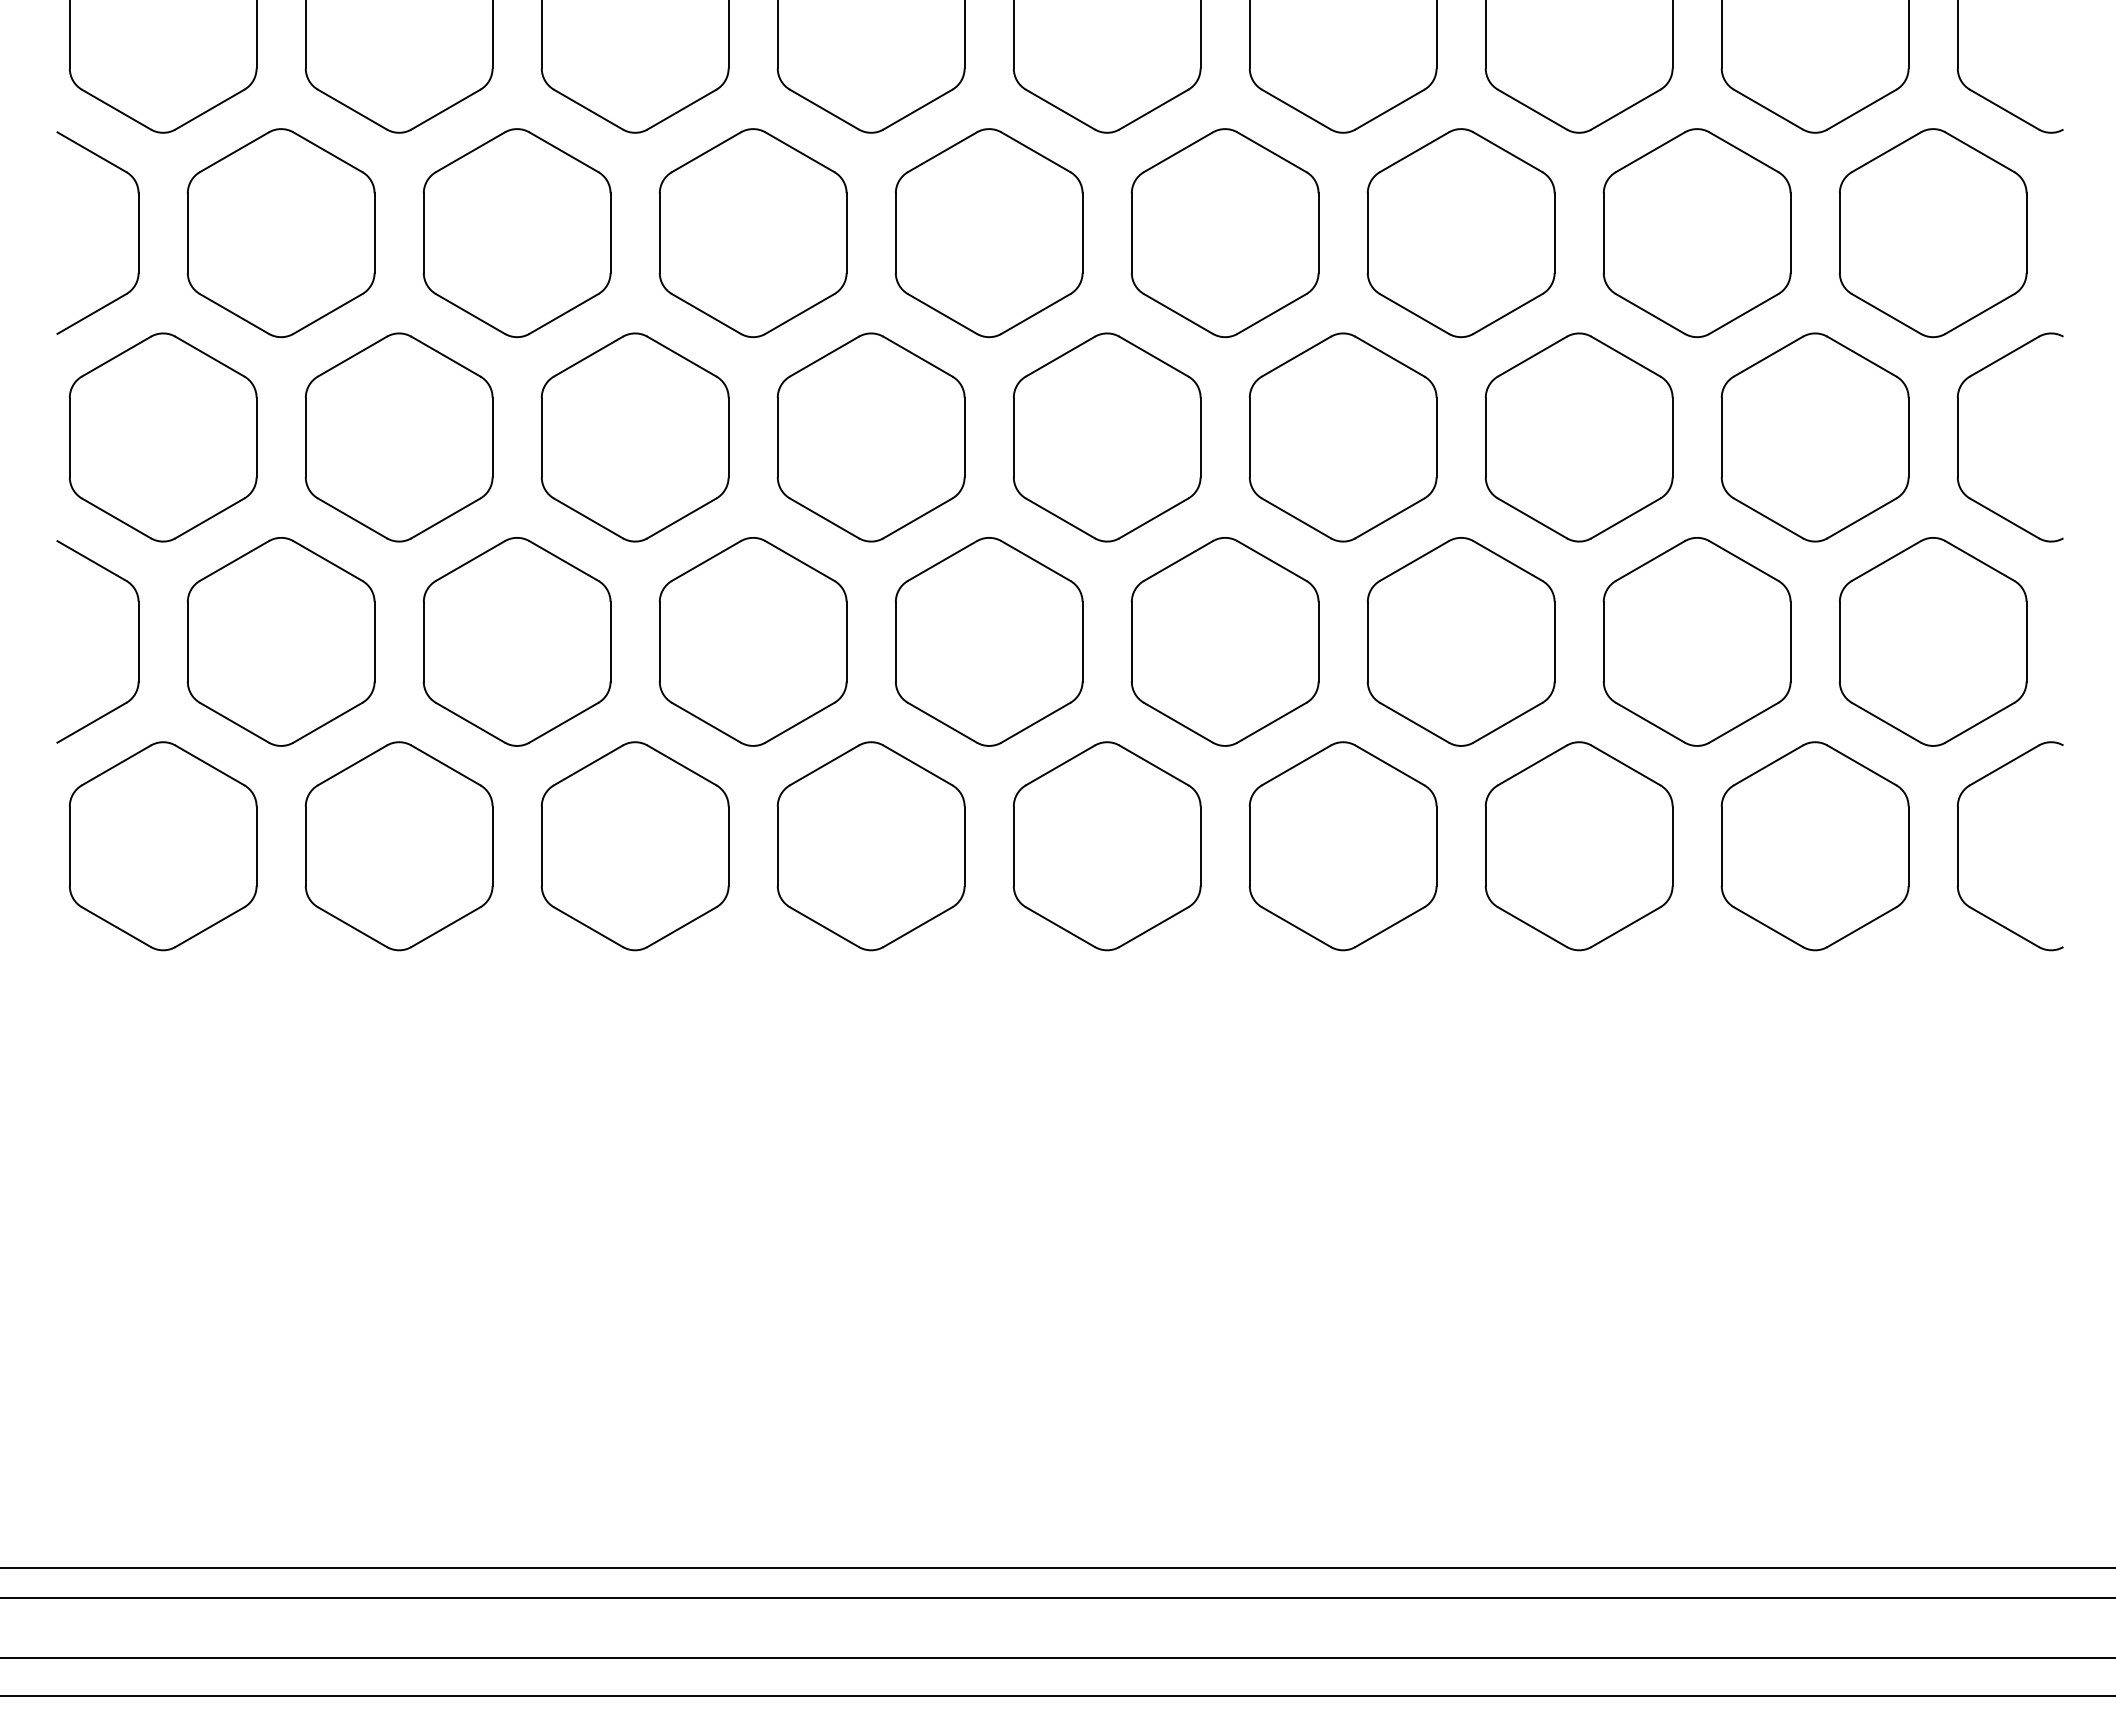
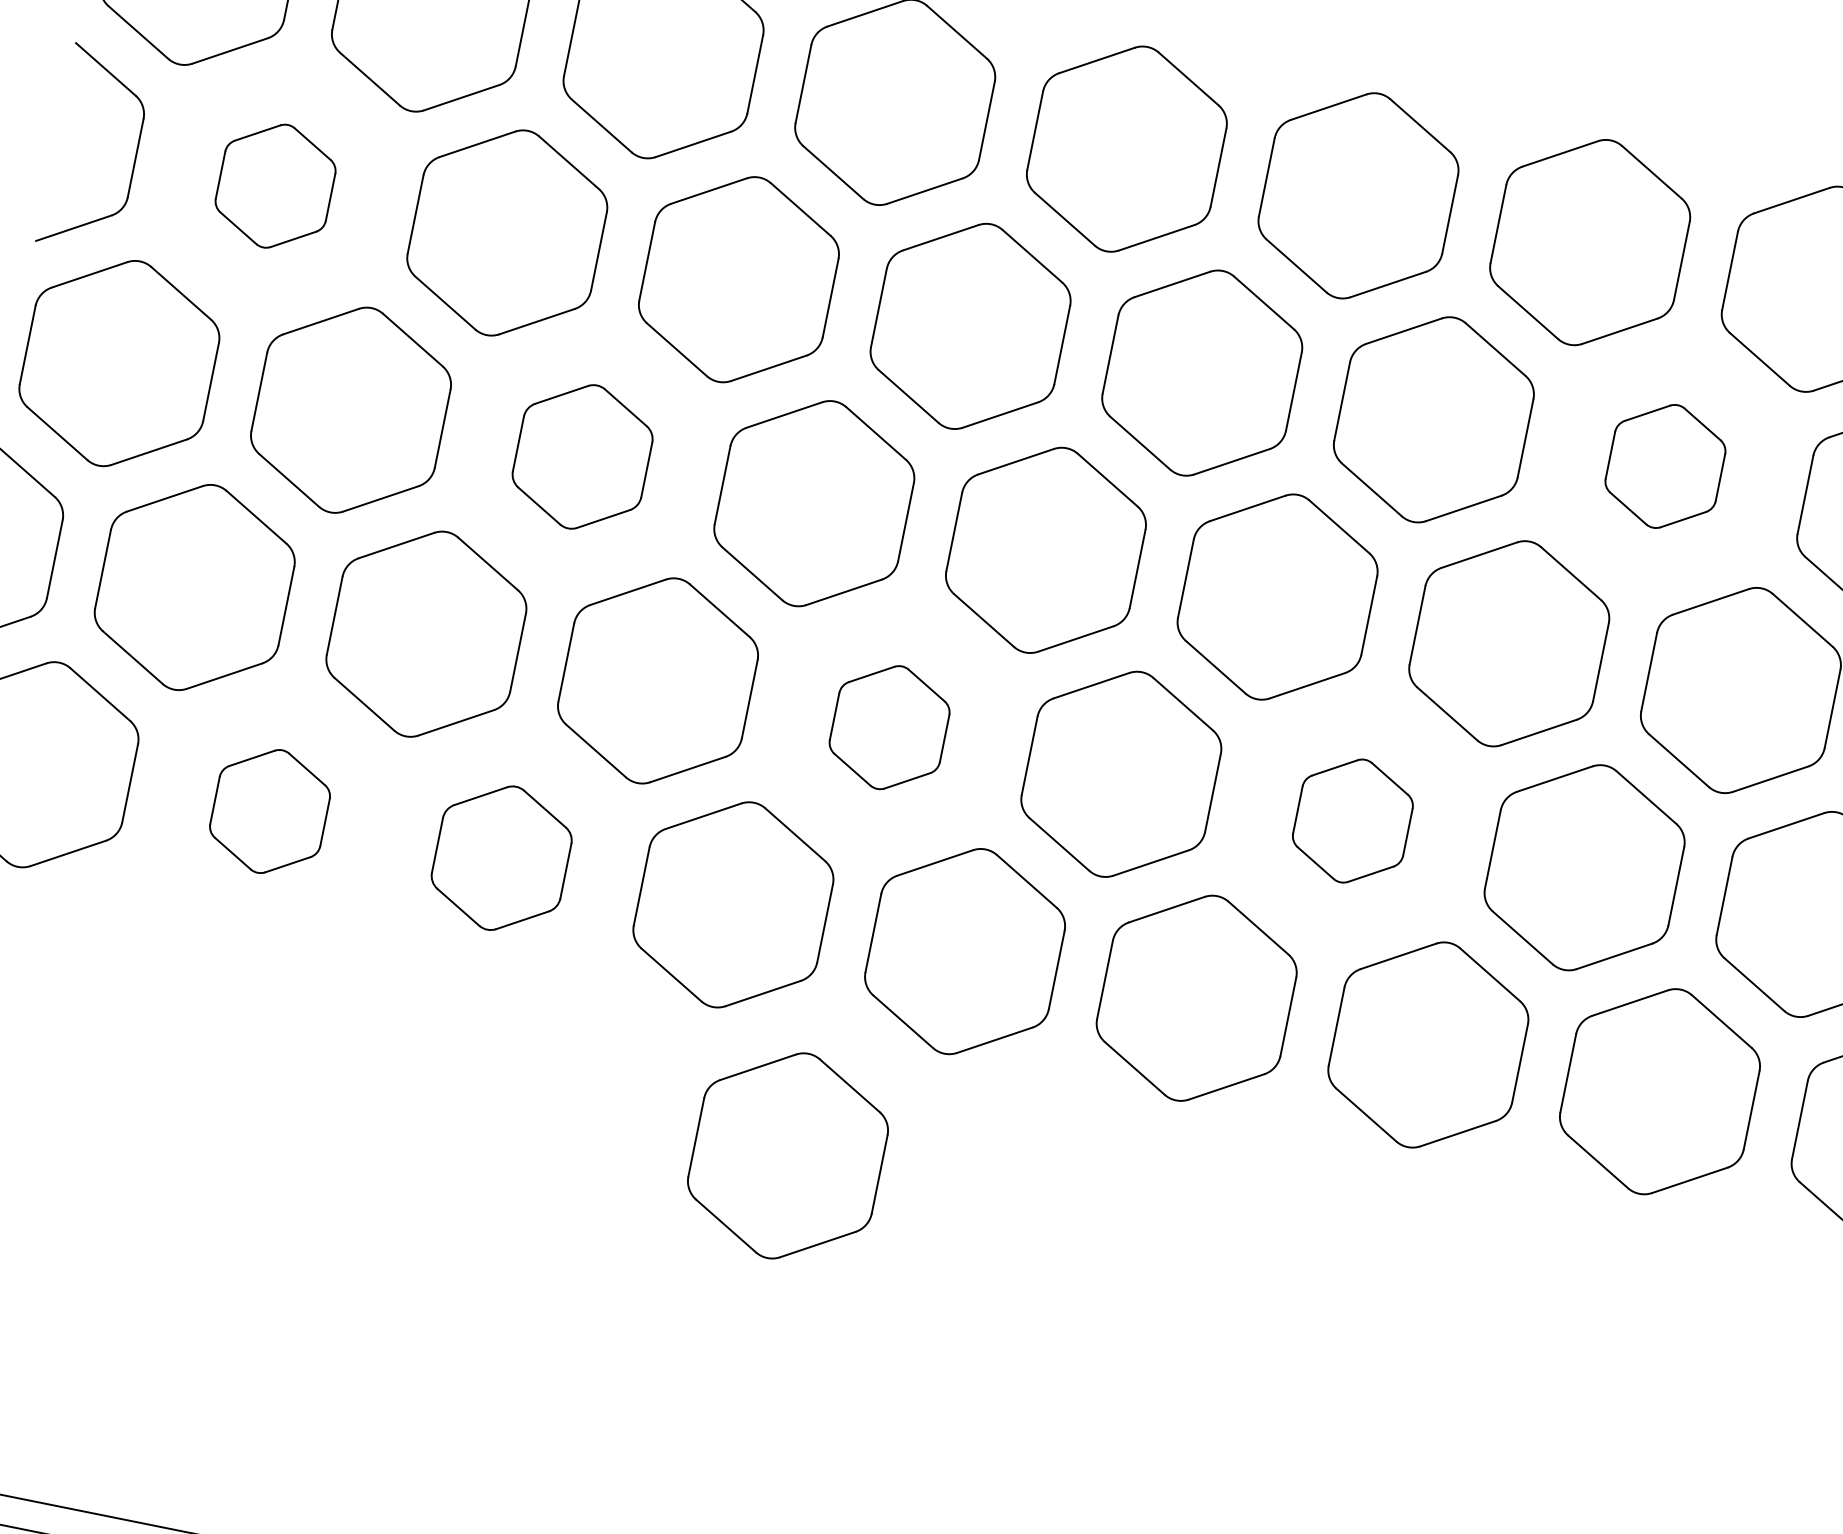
part: (280, 232) -> (275, 185), size x0.6
part: (1696, 232) -> (1664, 465), size x0.6
part: (634, 437) -> (581, 456), size x0.7
part: (988, 641) -> (889, 727), size x0.6
part: (1460, 641) -> (1352, 820), size x0.6
part: (398, 846) -> (269, 811), size x0.6
part: (634, 846) -> (501, 858), size x0.7
part: (973, 1081) -> (787, 1156), added

